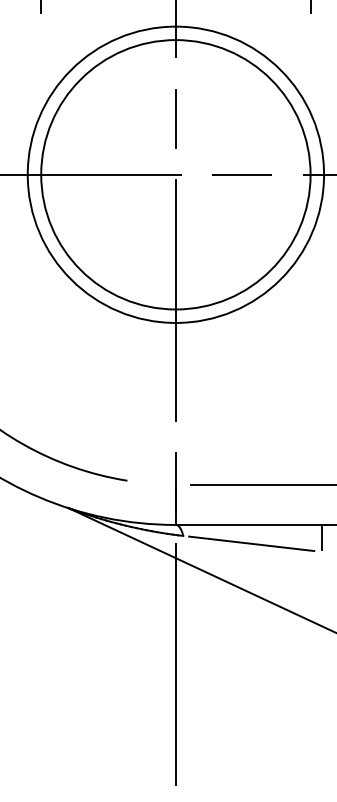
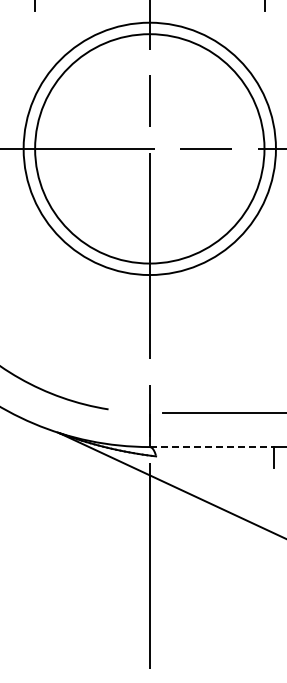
line: (249, 525) -> (212, 447), solid -> dashed
line: (251, 543) -> (214, 462), removed

